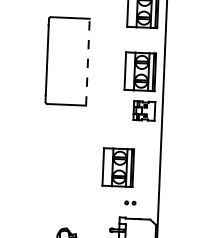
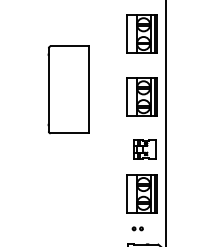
line: (87, 61) -> (89, 89), dashed -> solid
part: (143, 111) -> (144, 149), moved
part: (117, 167) -> (141, 193), moved

